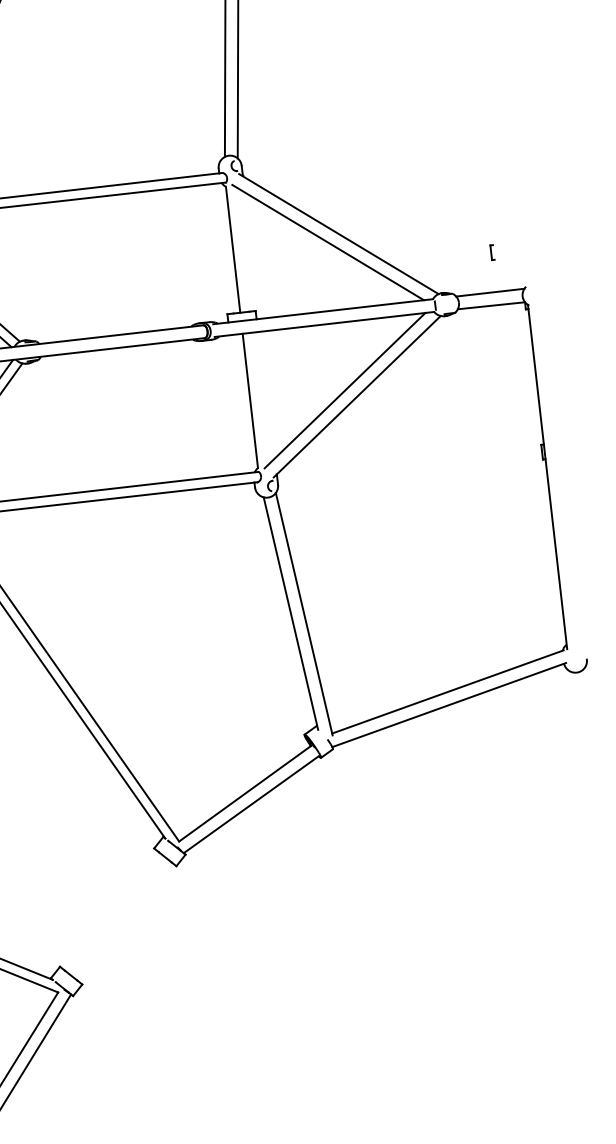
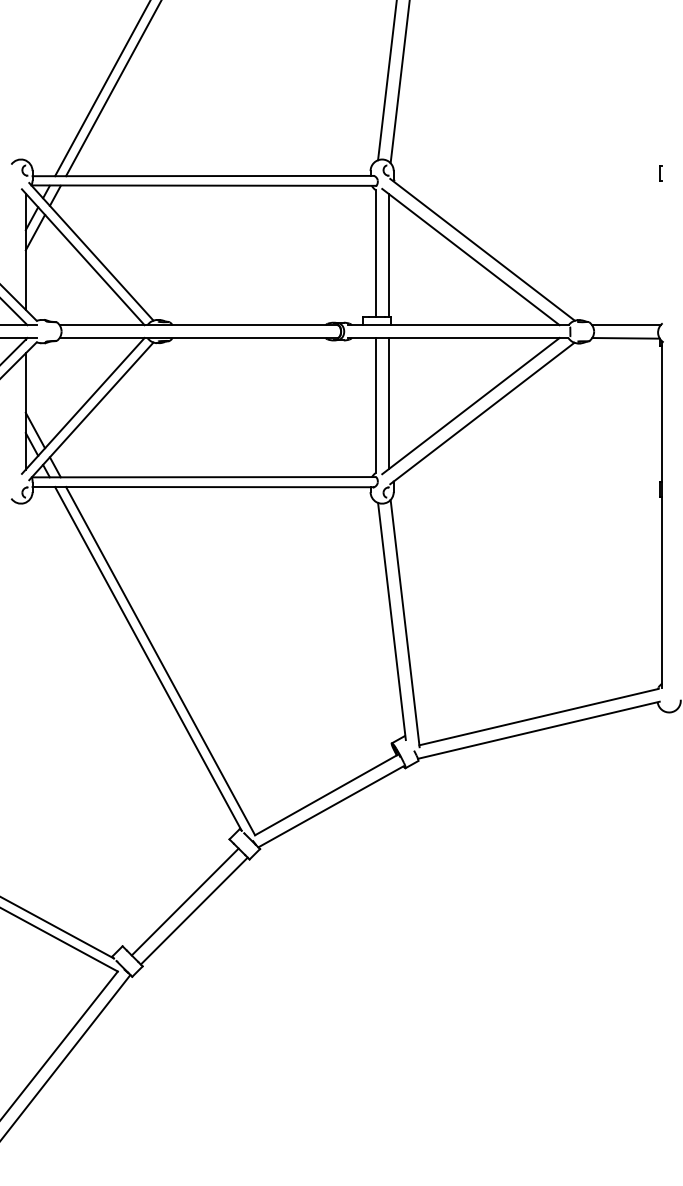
line: (245, 249) -> (388, 254), added
line: (491, 252) -> (660, 173), moved
line: (262, 397) -> (388, 403), added
line: (116, 915) -> (184, 901), added
line: (126, 923) -> (193, 910), added

